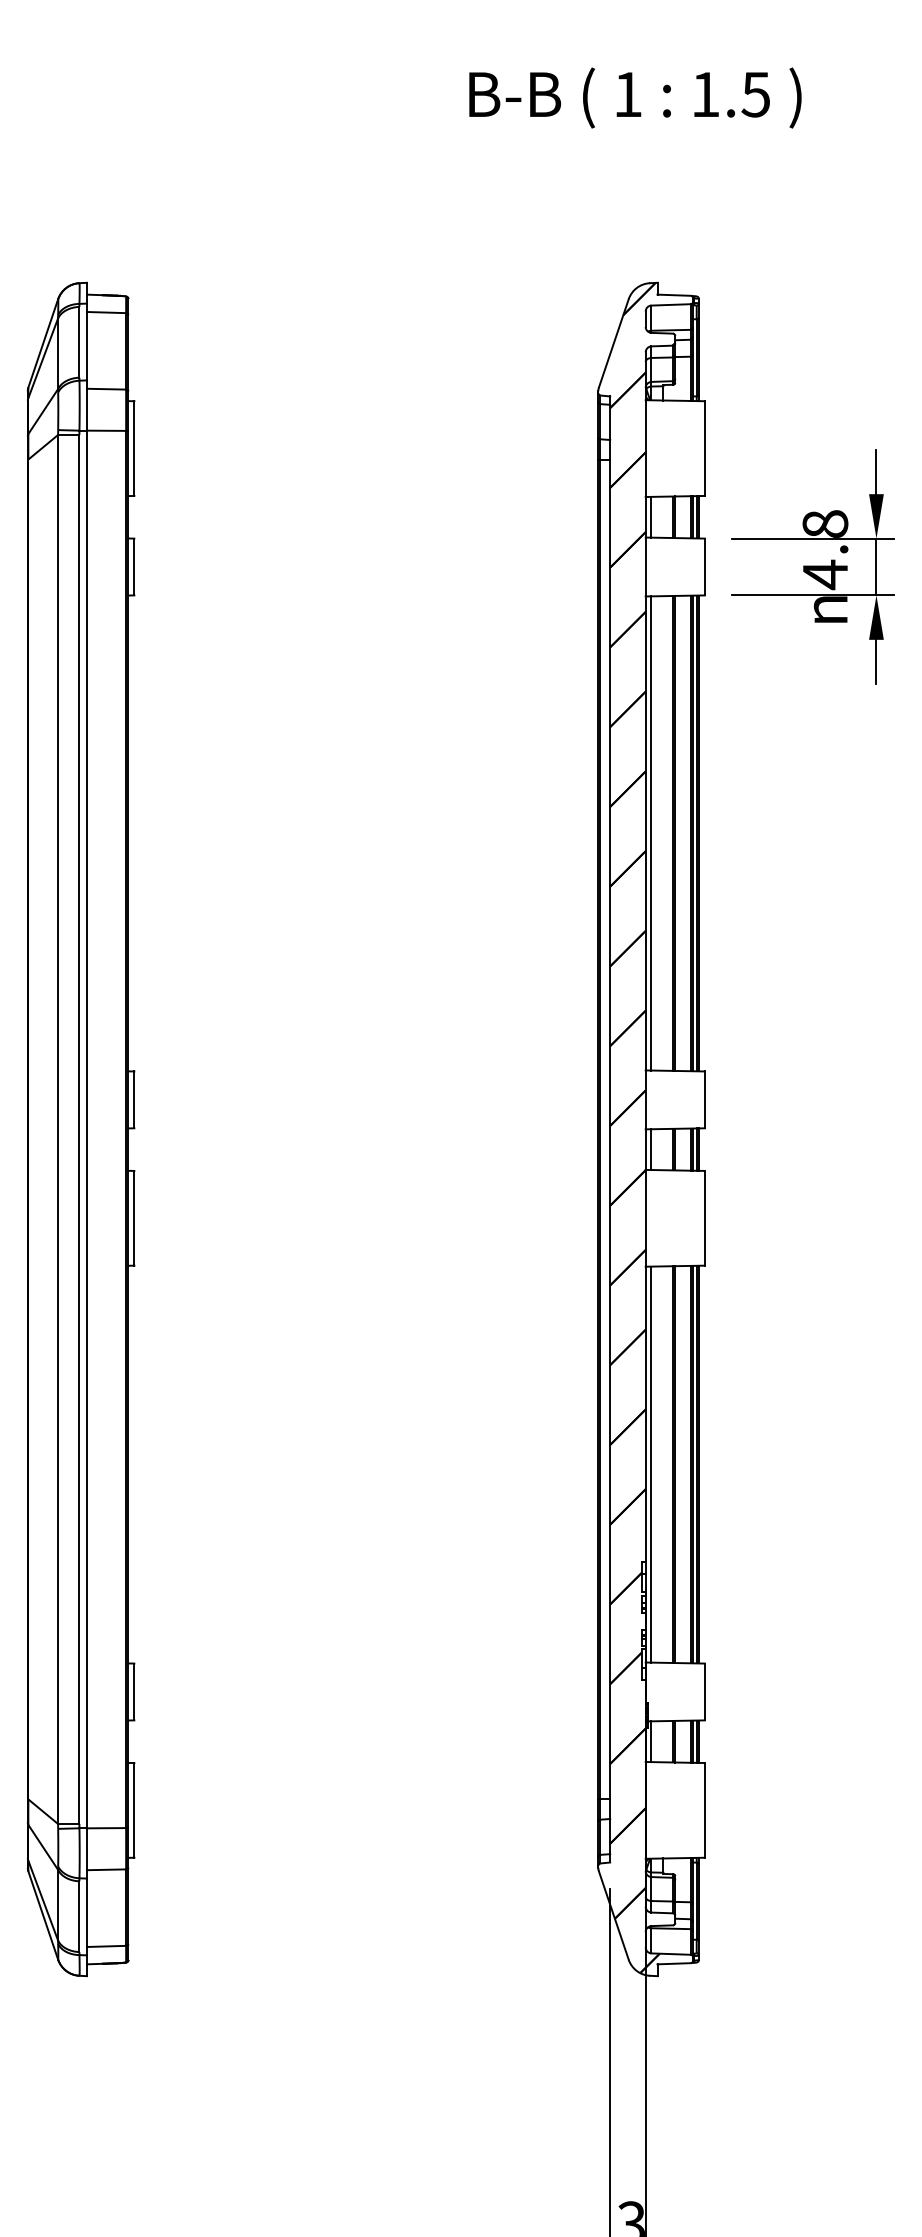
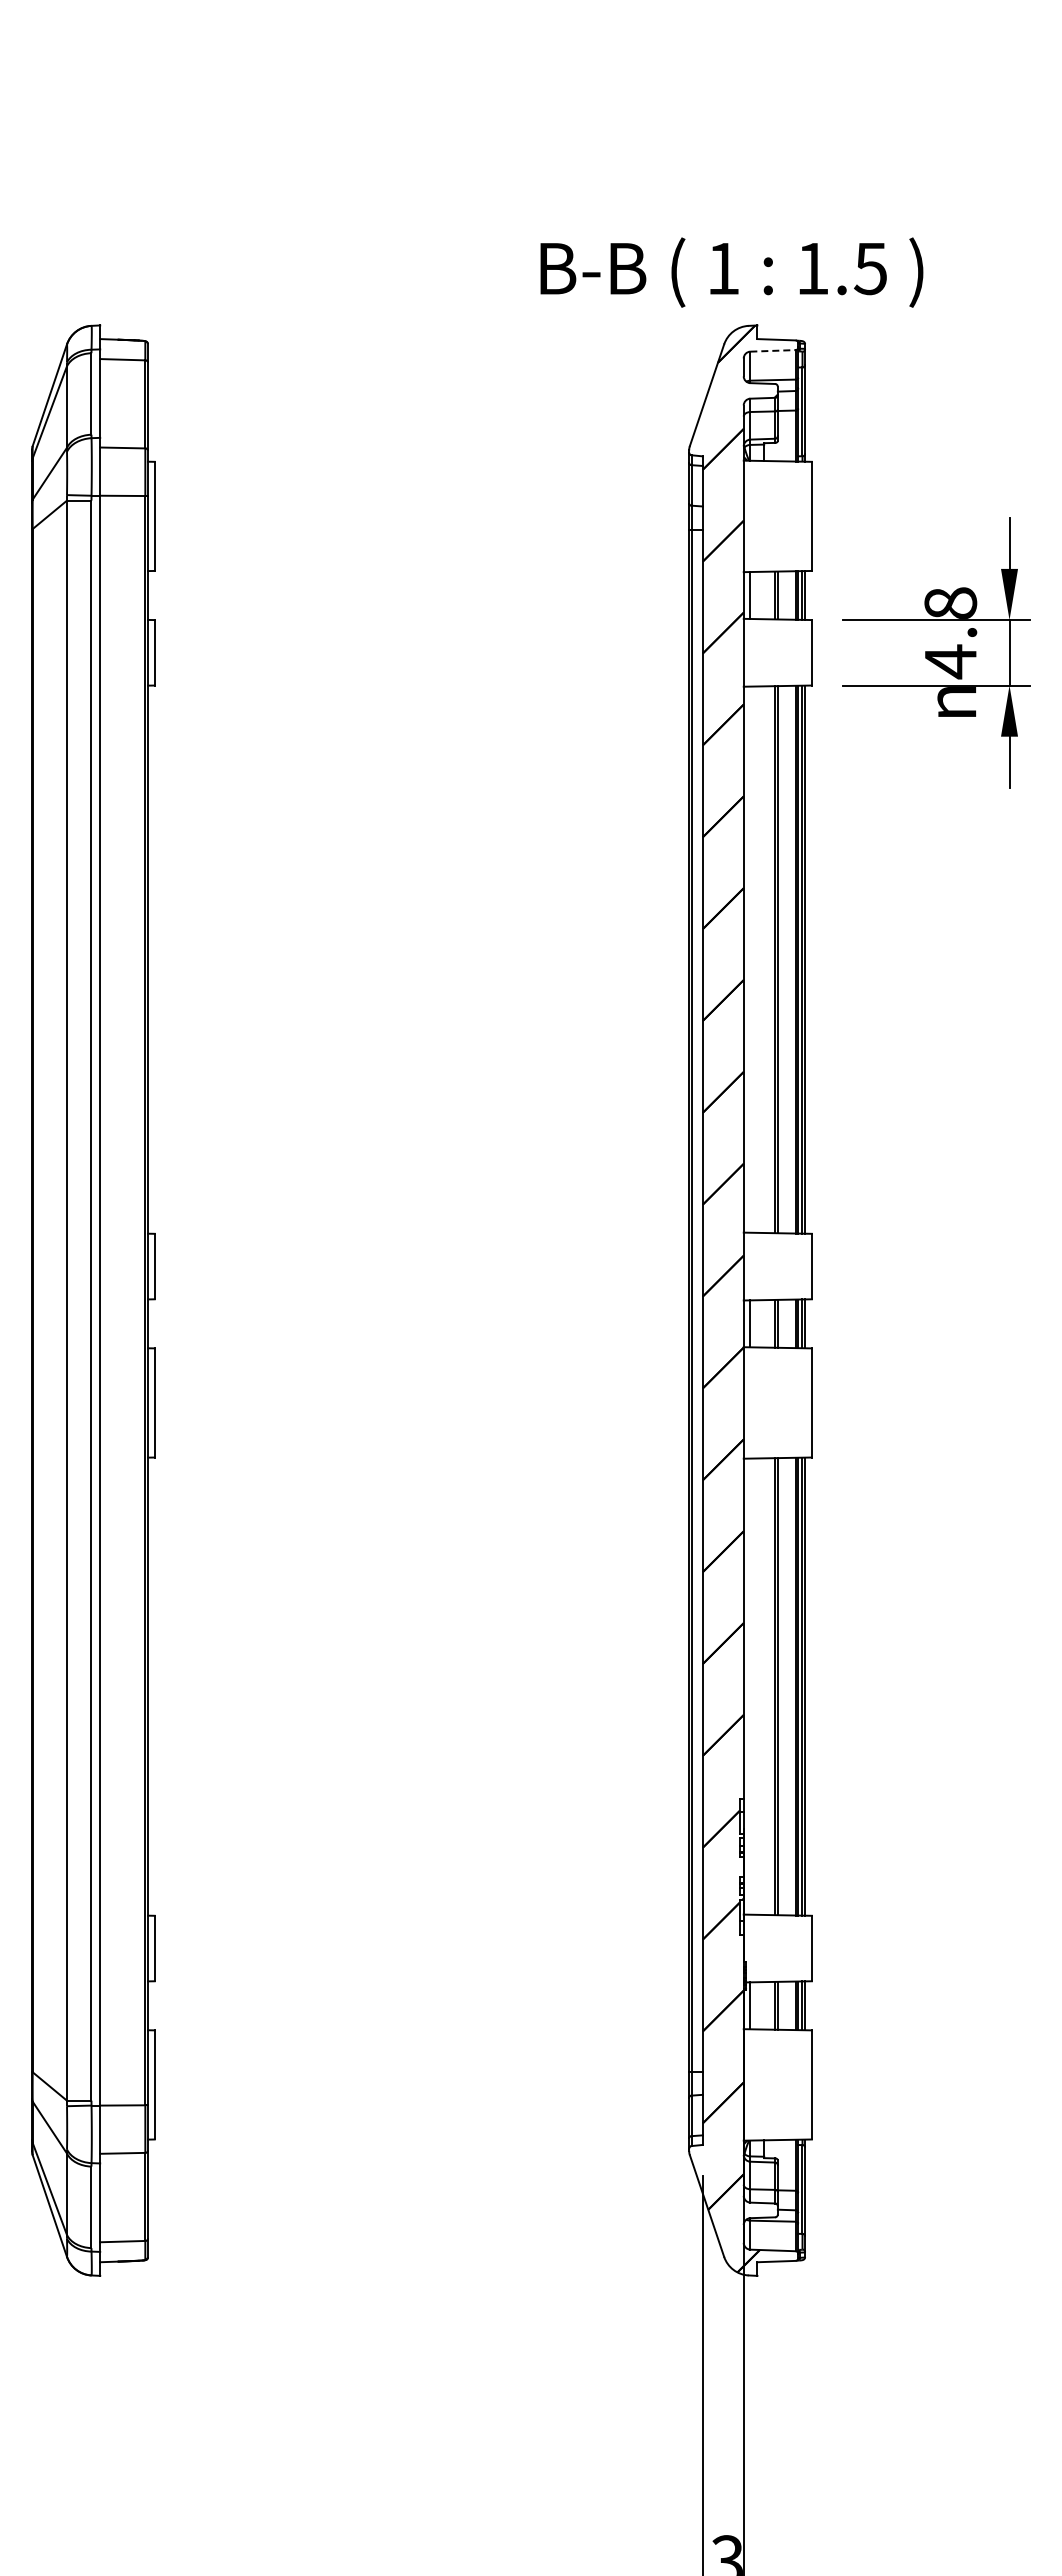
text: (635, 97) -> (731, 272), moved
line: (670, 304) -> (772, 350), solid -> dashed
line: (651, 833) -> (750, 959), removed
line: (651, 1464) -> (750, 1686), removed

